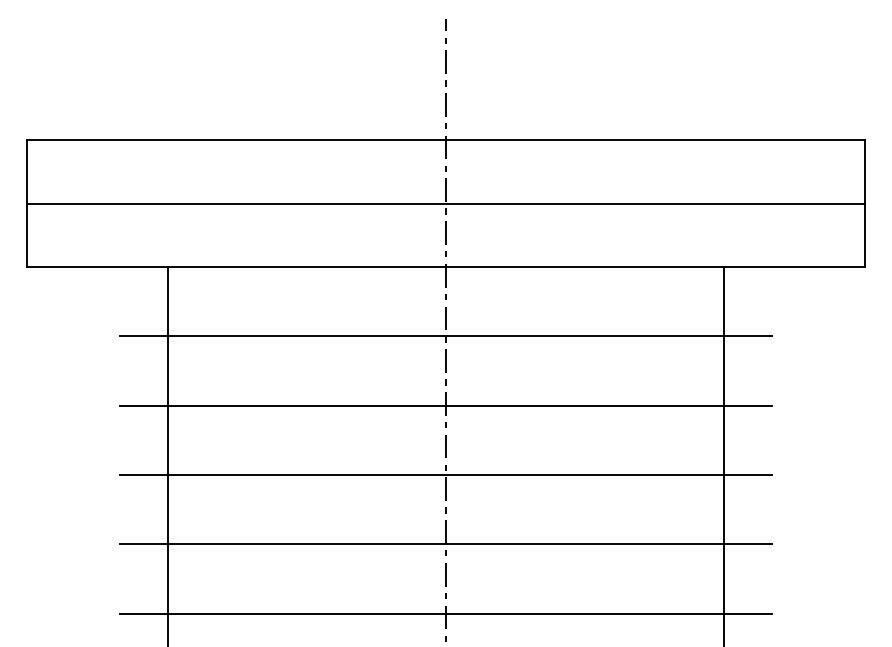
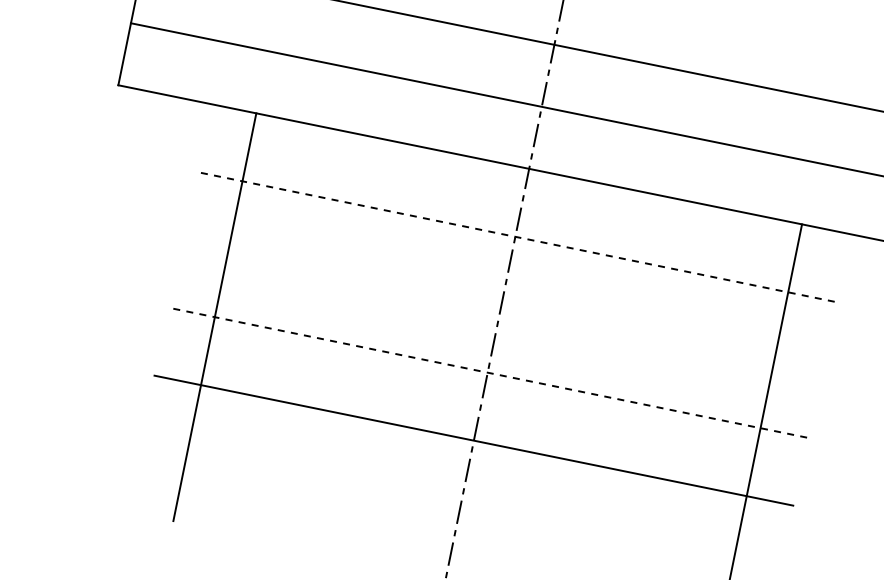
line: (445, 336) -> (514, 236), solid -> dashed
line: (445, 405) -> (501, 304), removed
line: (445, 474) -> (487, 372), solid -> dashed
line: (445, 613) -> (459, 508), removed

